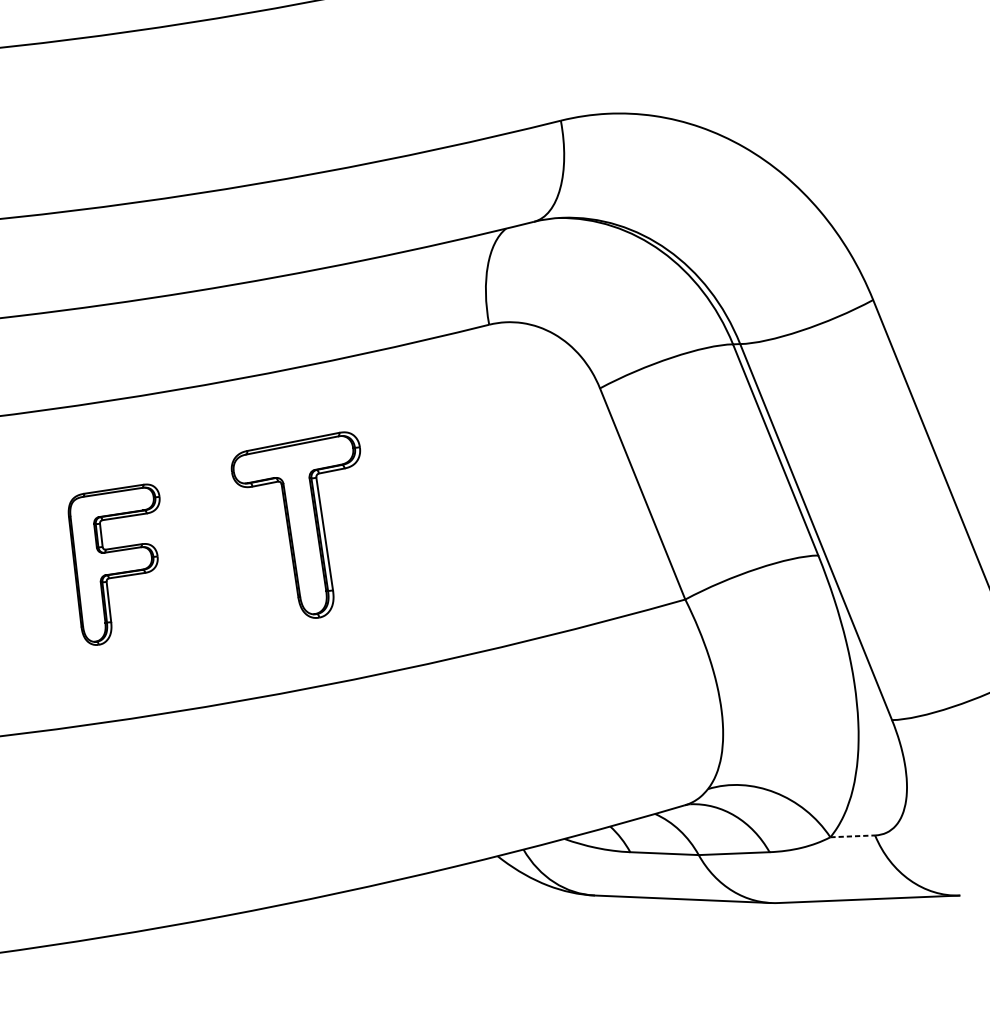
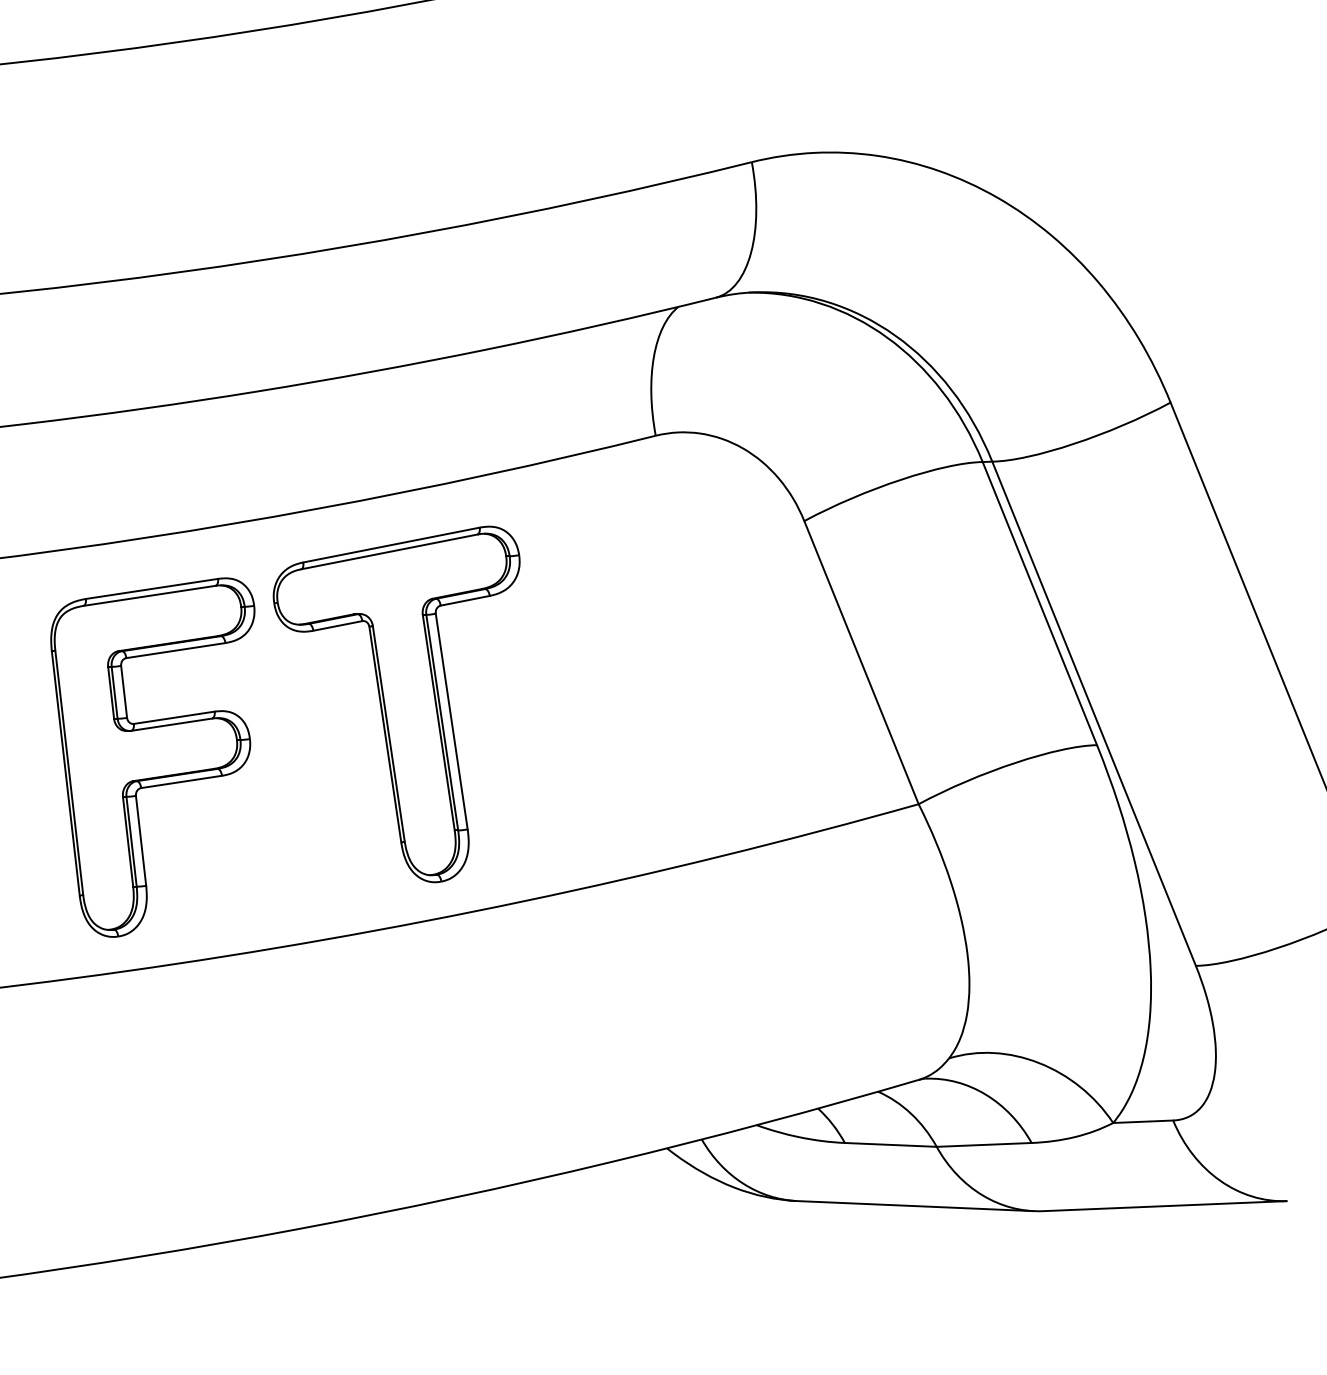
part: (295, 525) -> (396, 704), size x1.43
part: (113, 564) -> (152, 757), size x1.67
line: (852, 836) -> (1143, 1121), dashed -> solid

